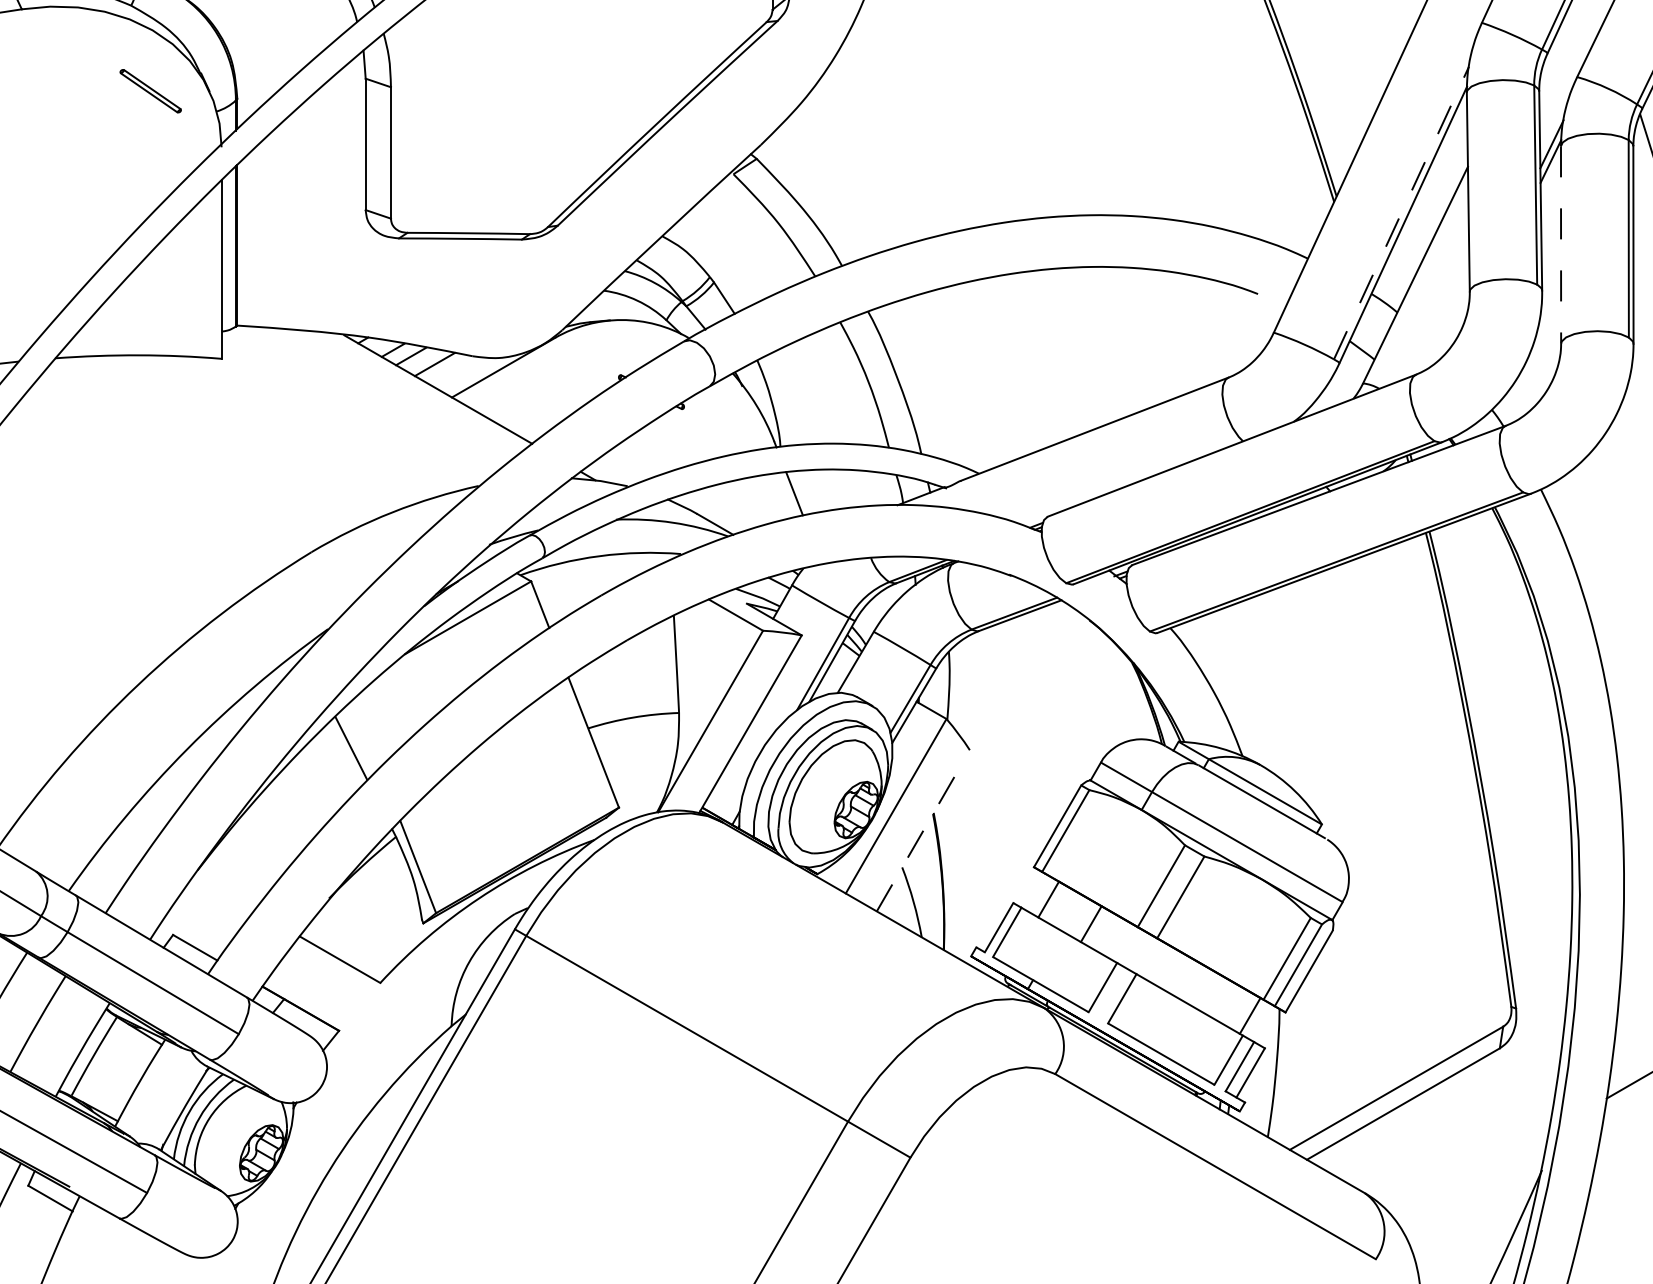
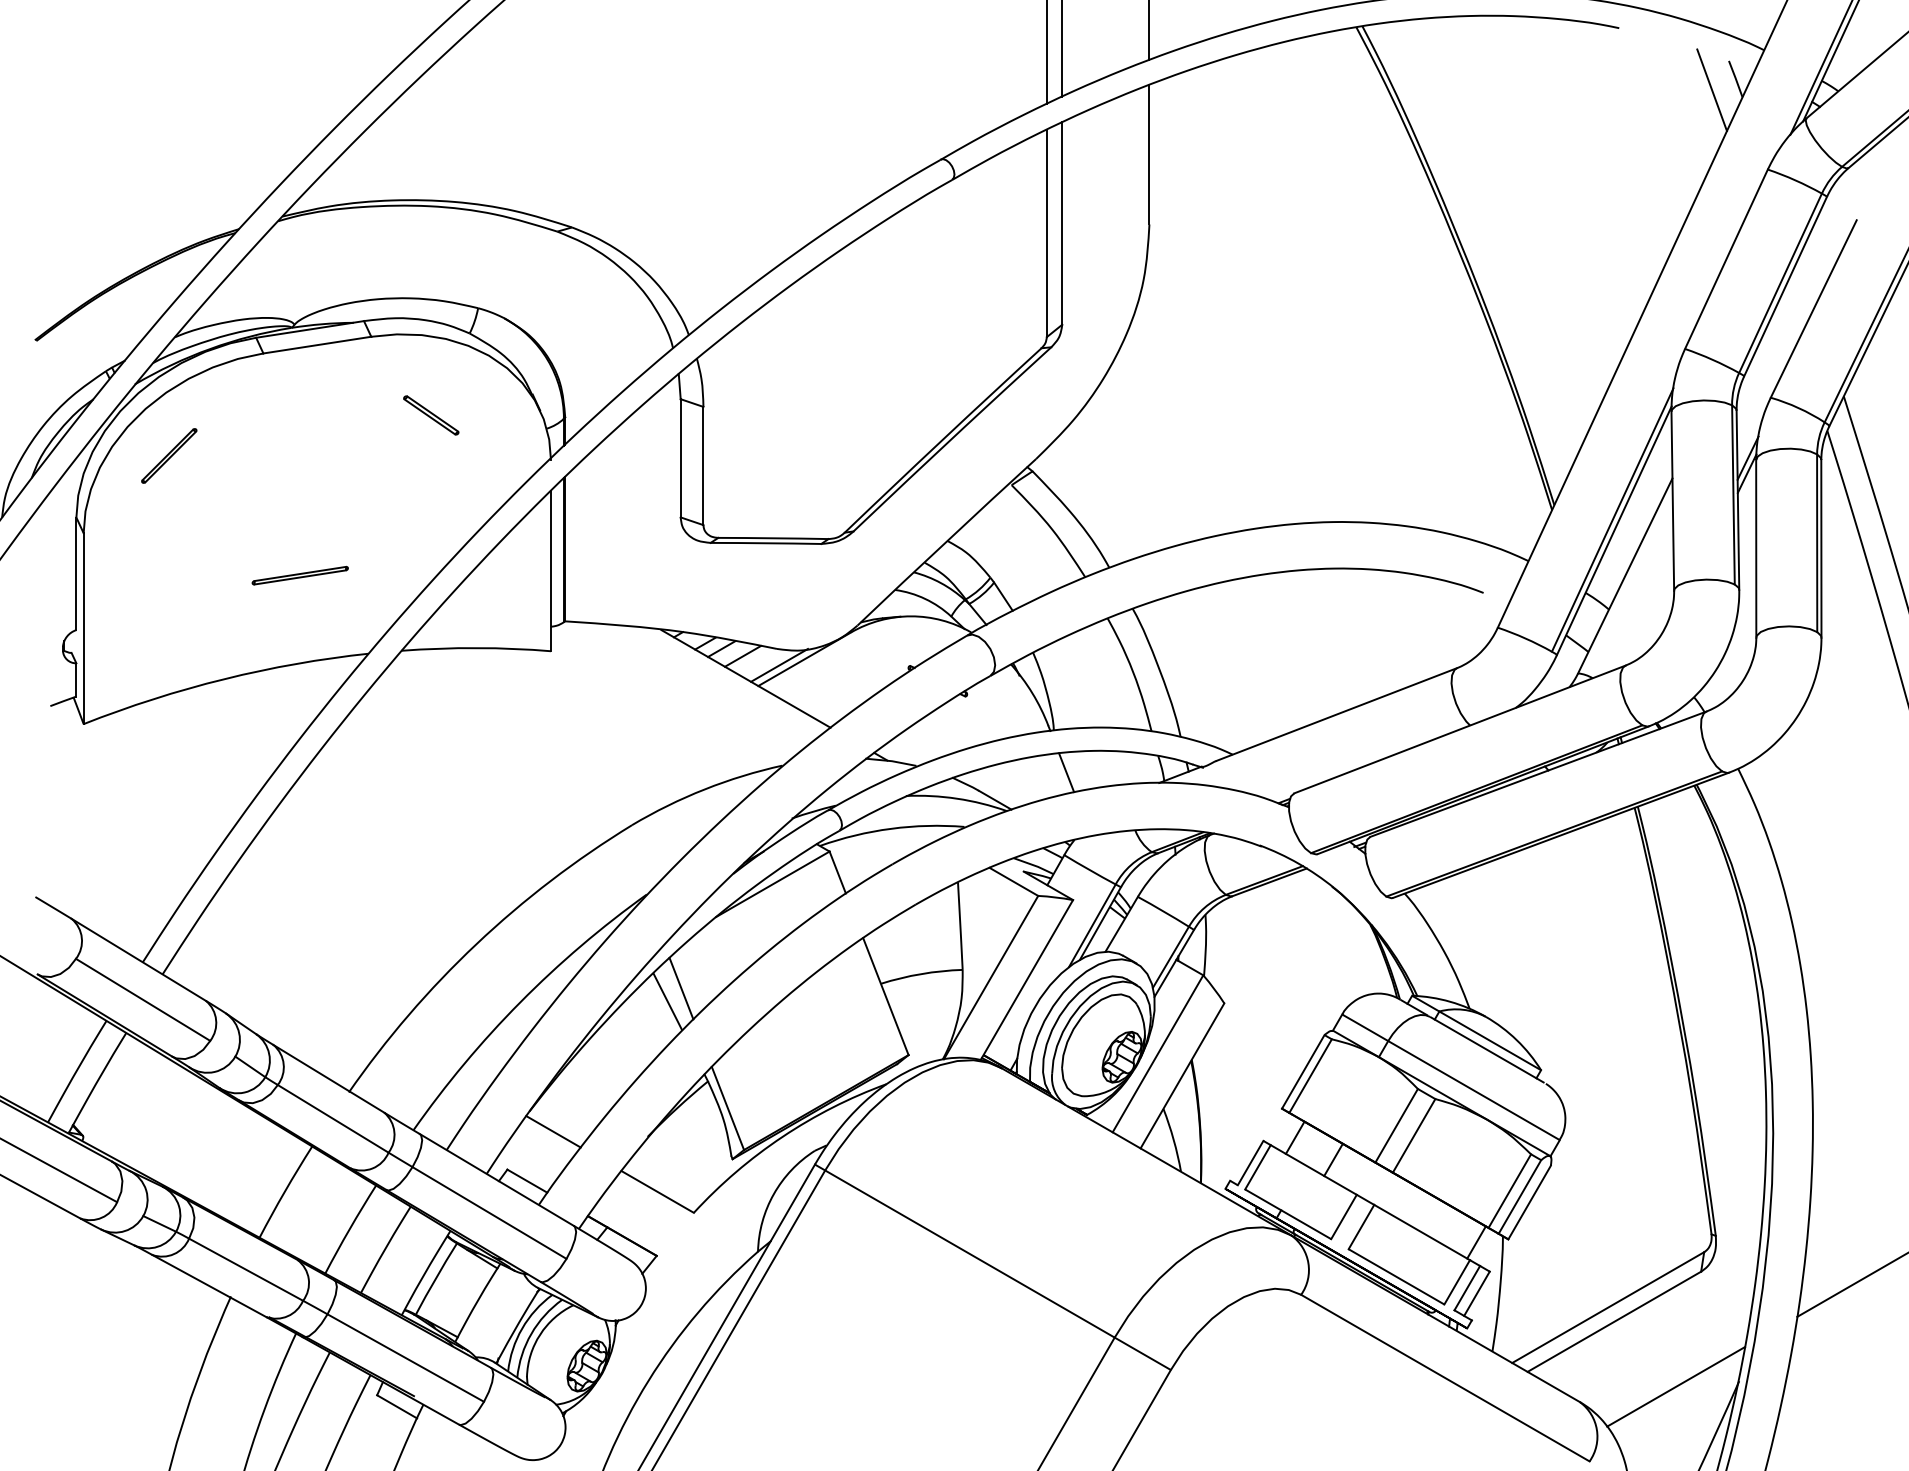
part: (150, 91) -> (431, 415), moved
line: (1401, 212) -> (1612, 519), dashed -> solid
line: (1561, 244) -> (1756, 548), dashed -> solid
line: (475, 373) -> (779, 664), added
line: (366, 733) -> (681, 988), added
line: (923, 830) -> (1182, 1075), dashed -> solid
line: (224, 892) -> (553, 1131), added
line: (1472, 1175) -> (1676, 1386), added

